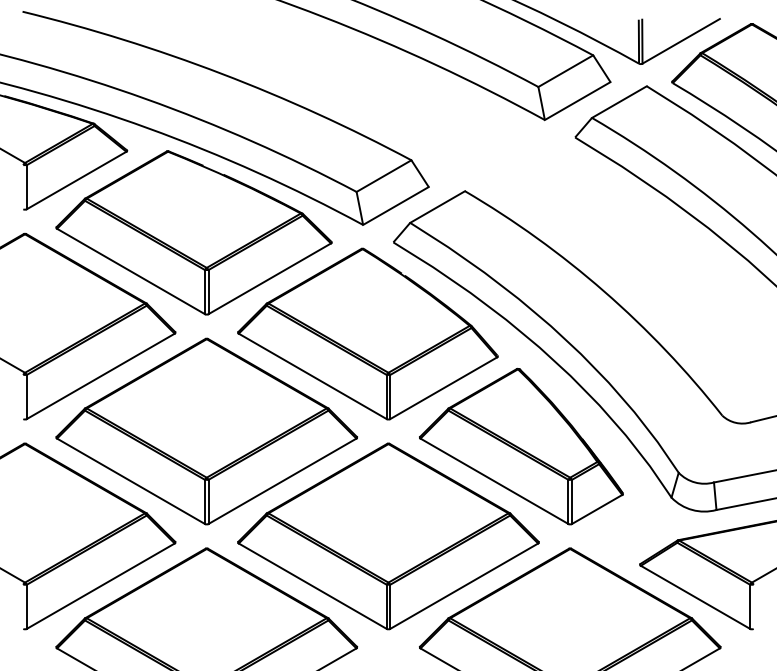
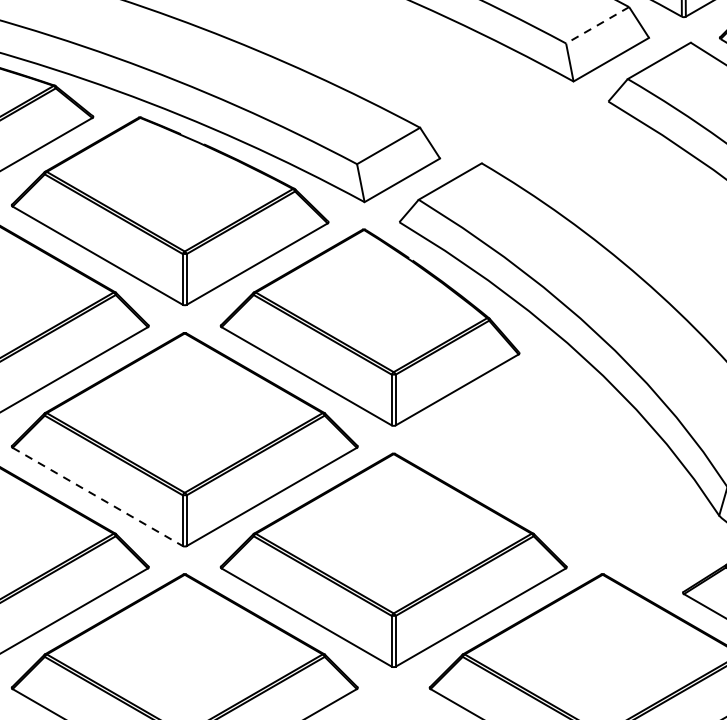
line: (565, 71) -> (597, 25), solid -> dashed
part: (521, 446) -> (546, 456), removed
line: (131, 481) -> (98, 497), solid -> dashed

